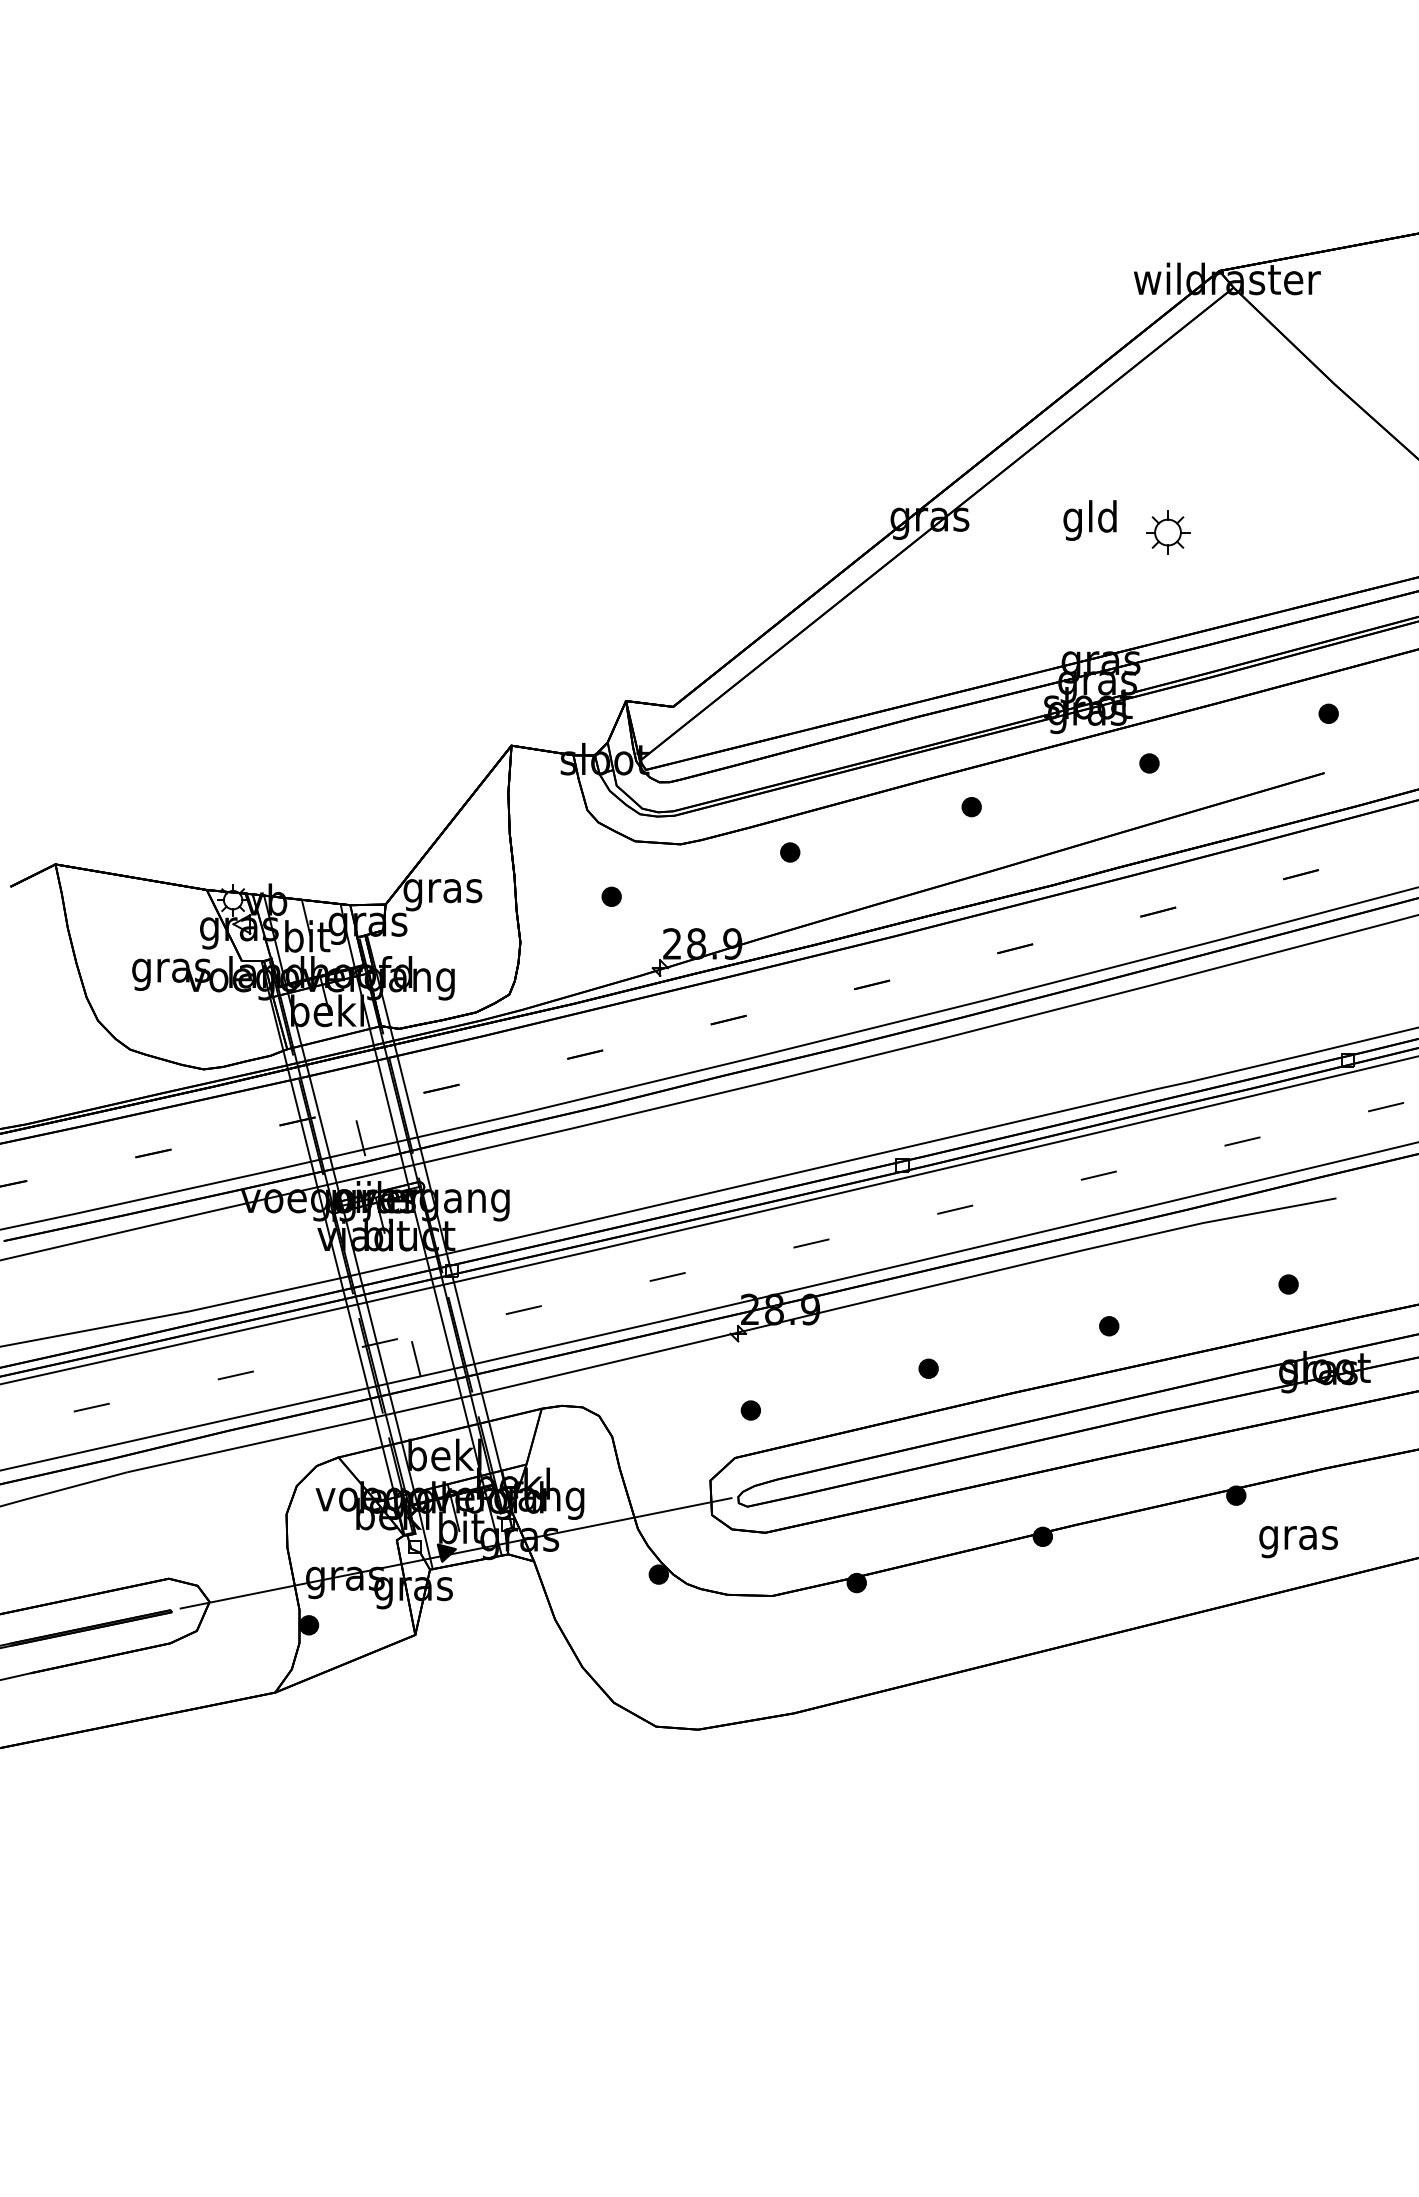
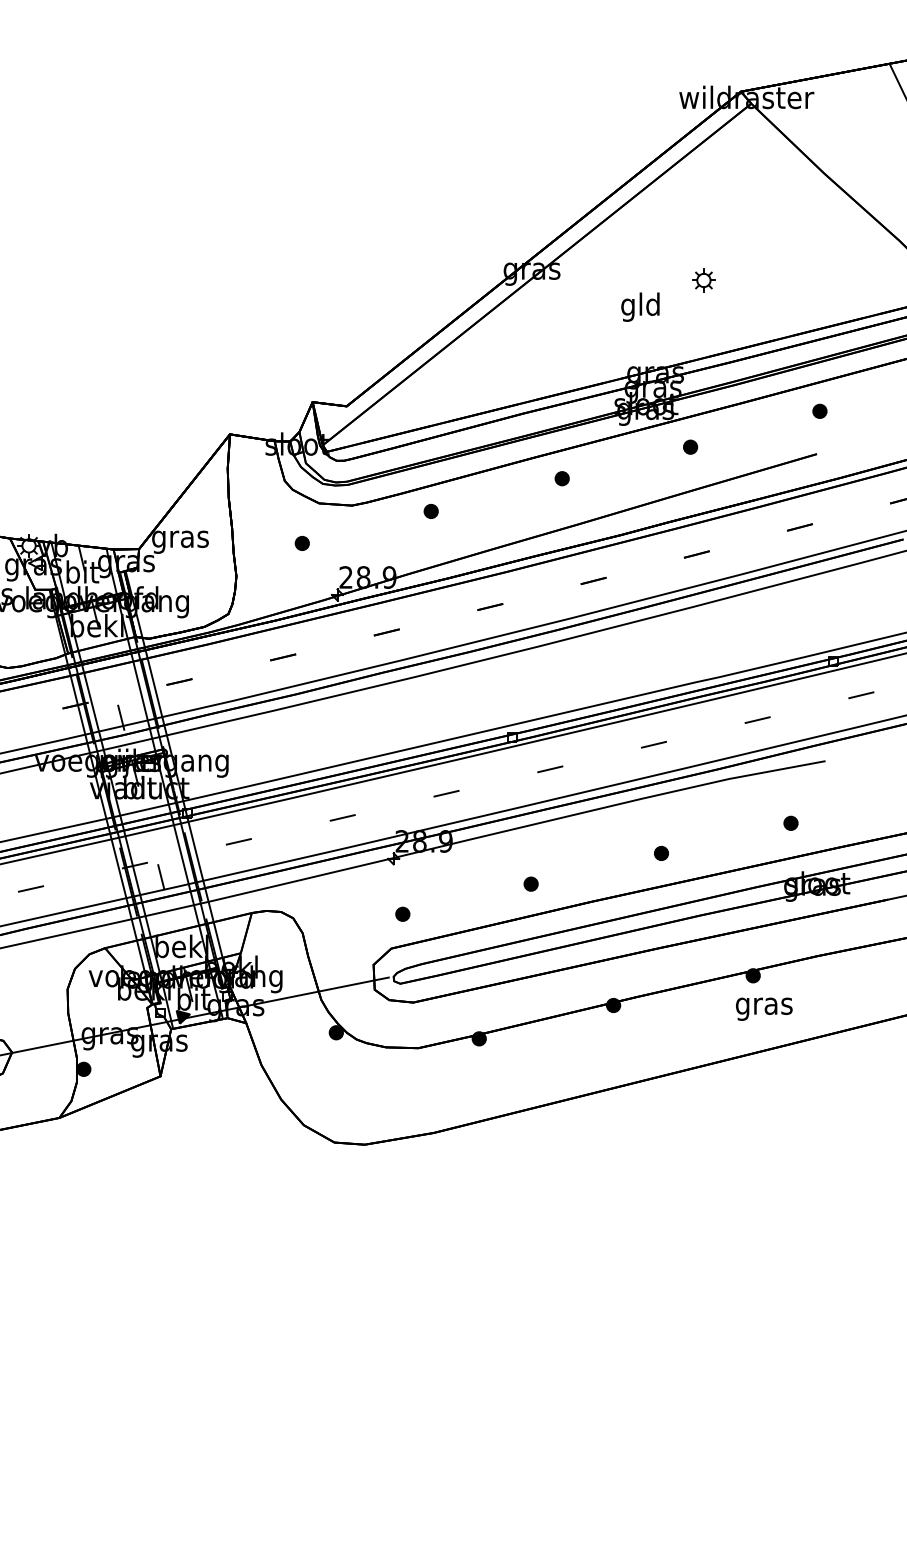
text: (1089, 520) -> (640, 307), moved
part: (1167, 532) -> (703, 280), size x0.71
text: (1298, 1542) -> (764, 1009), moved

